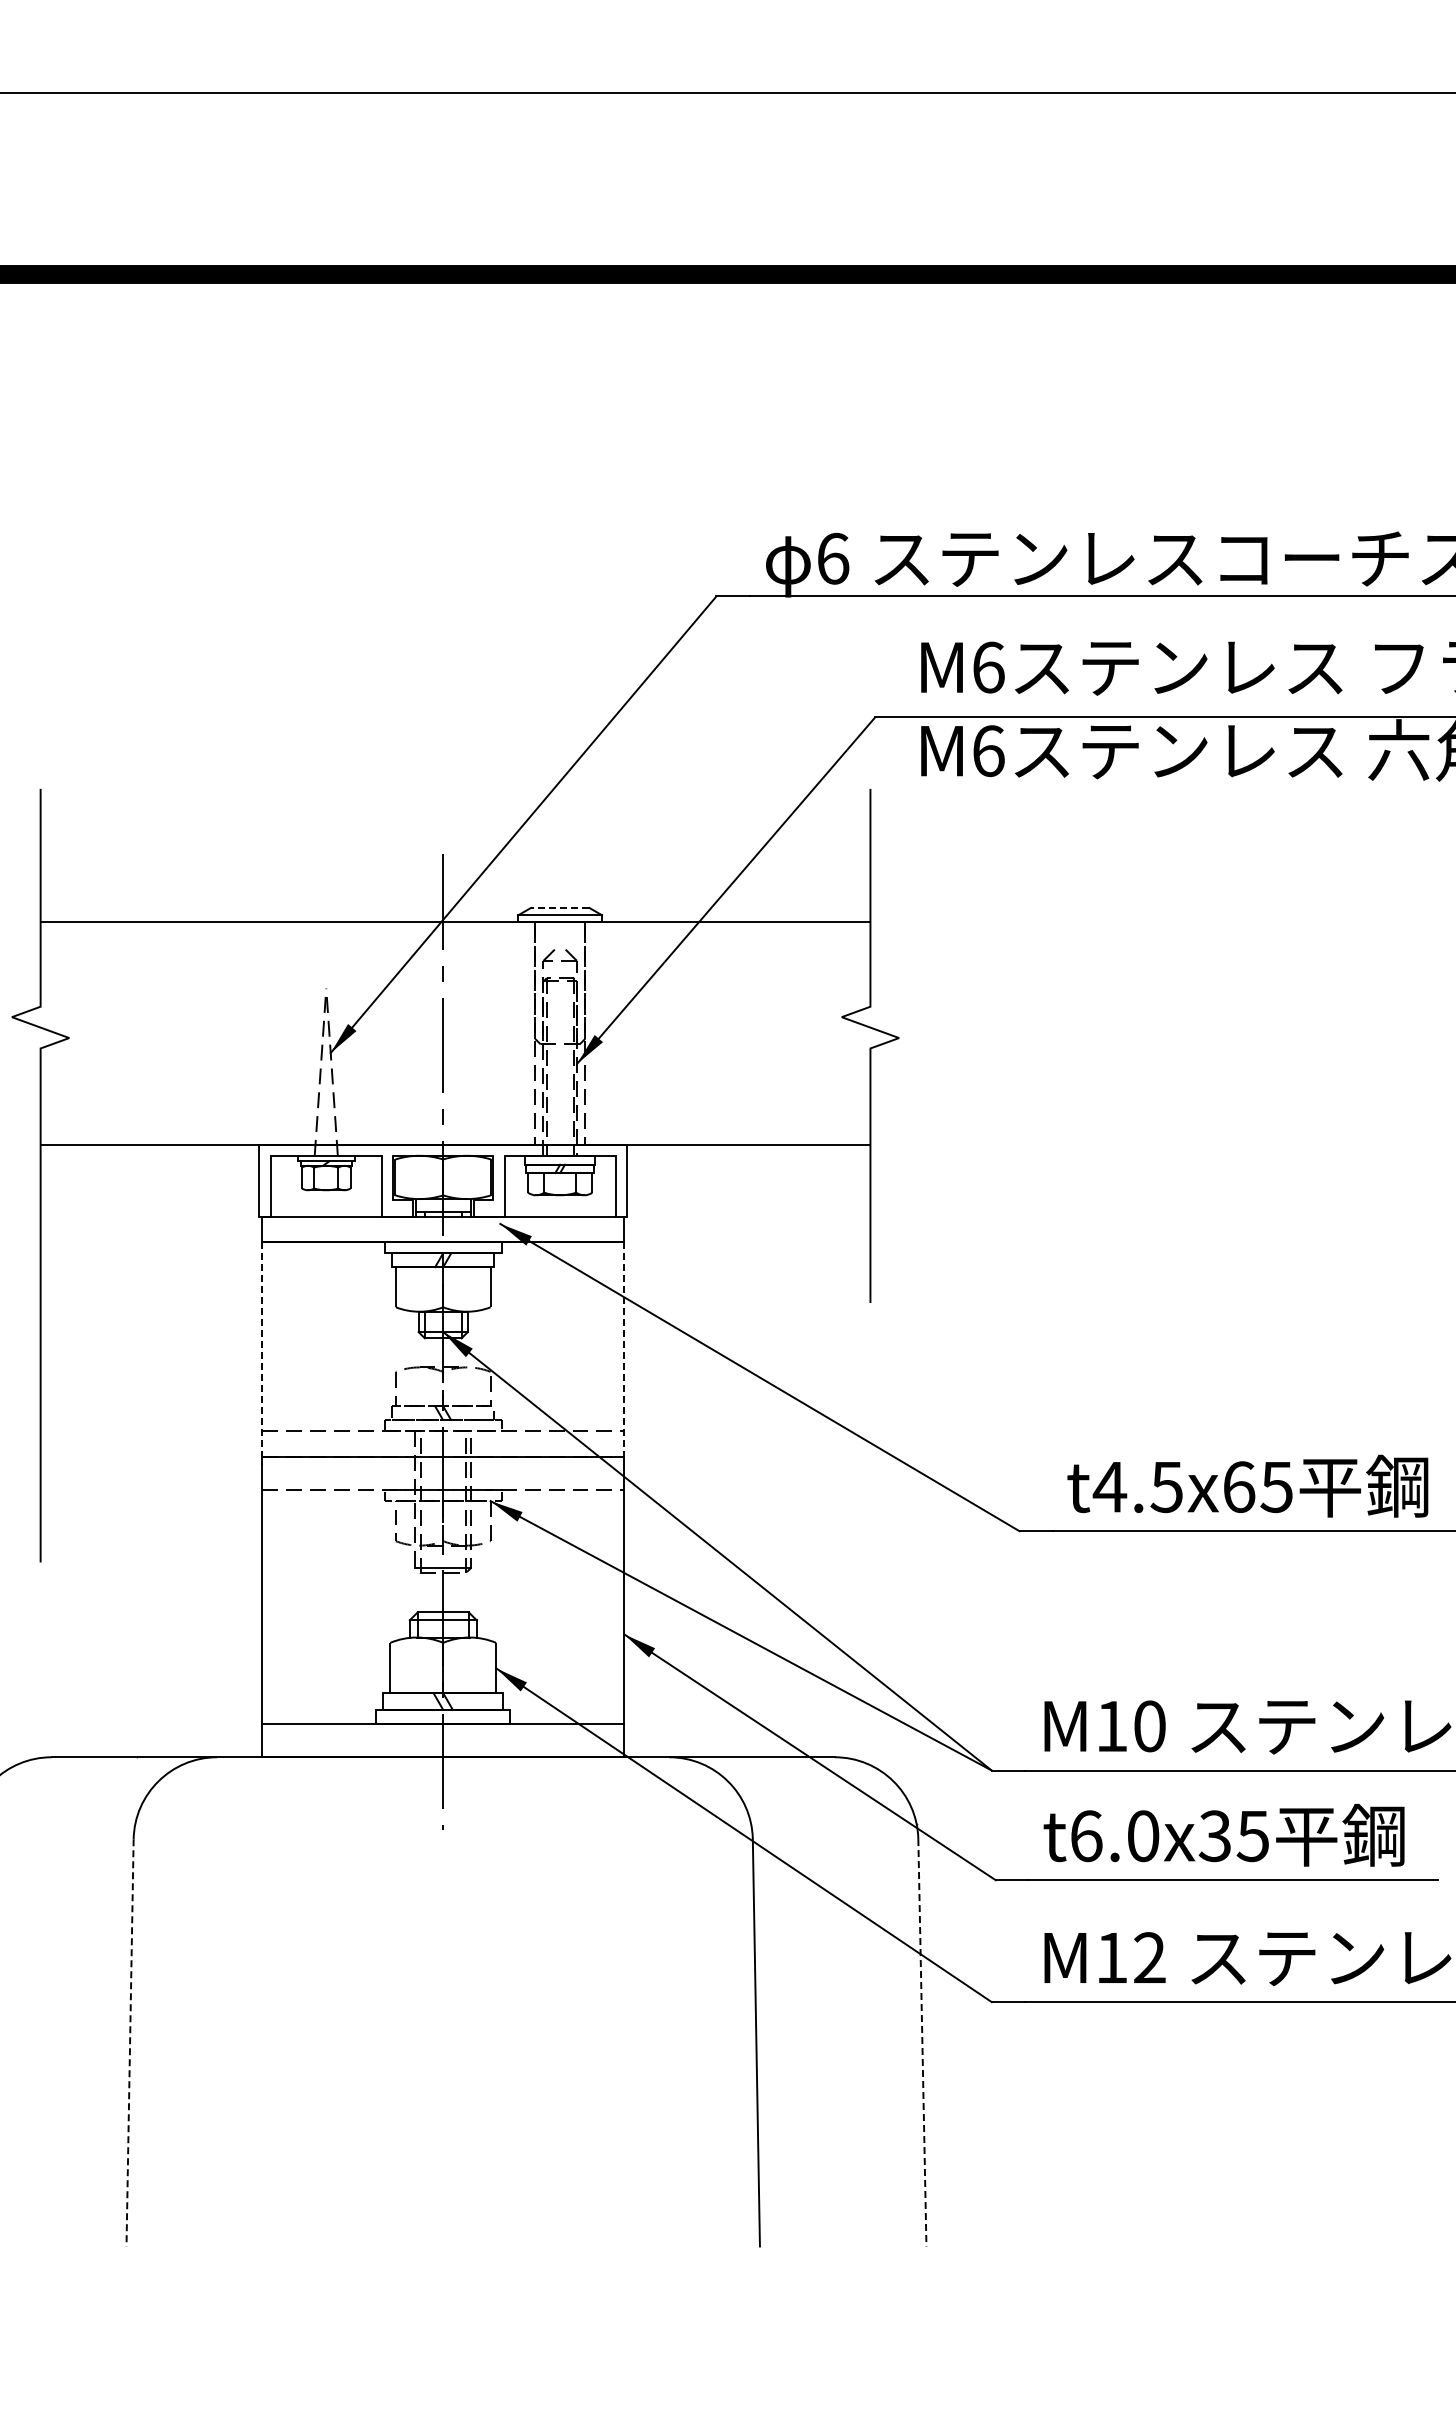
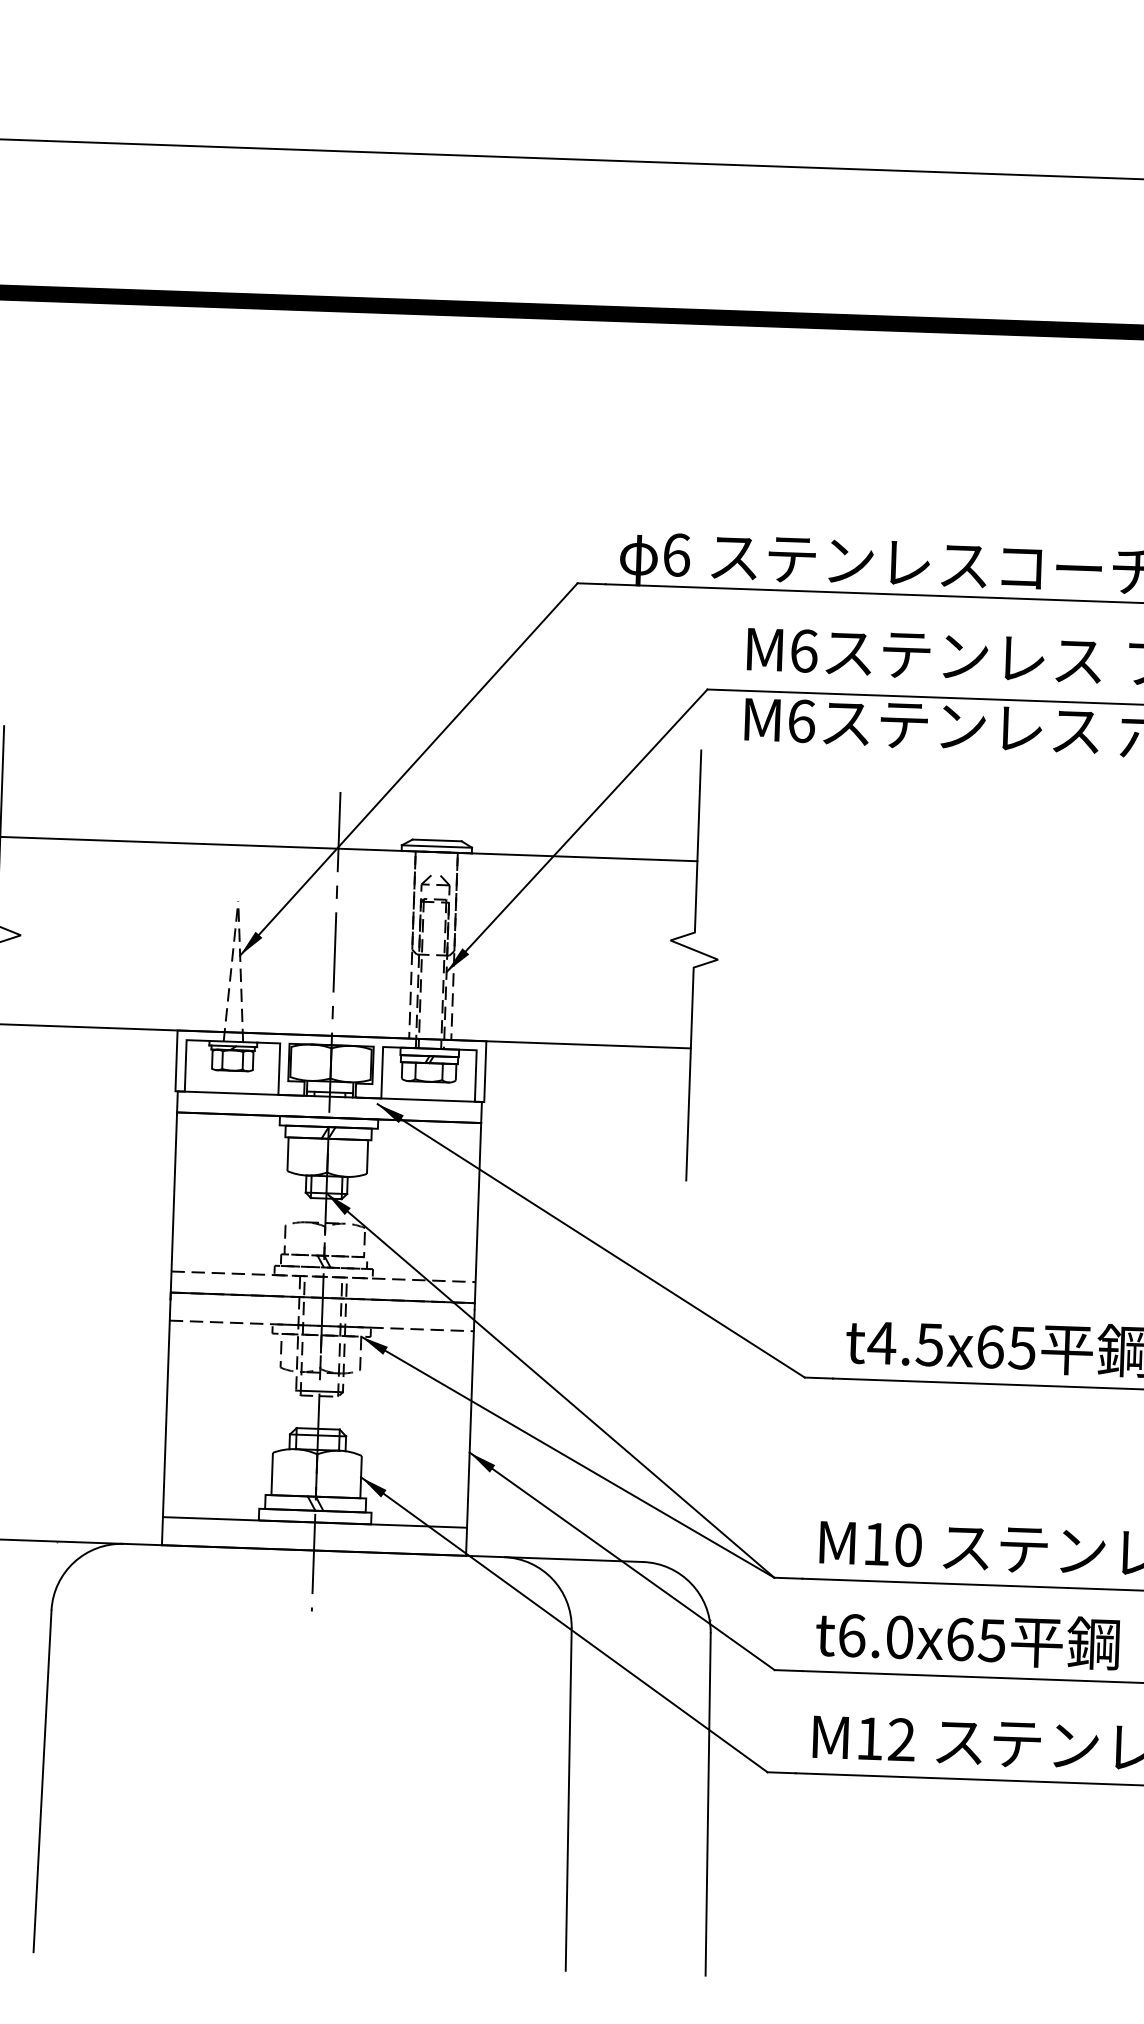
line: (559, 907) -> (436, 840), dashed -> solid
line: (624, 1349) -> (478, 1213), dashed -> solid
line: (262, 1354) -> (173, 1206), dashed -> solid
text: (1214, 1836) -> (959, 1639), t6.0x35 -> t6.0x65
line: (130, 2042) -> (42, 1780), dashed -> solid
line: (922, 2042) -> (708, 1804), dashed -> solid

